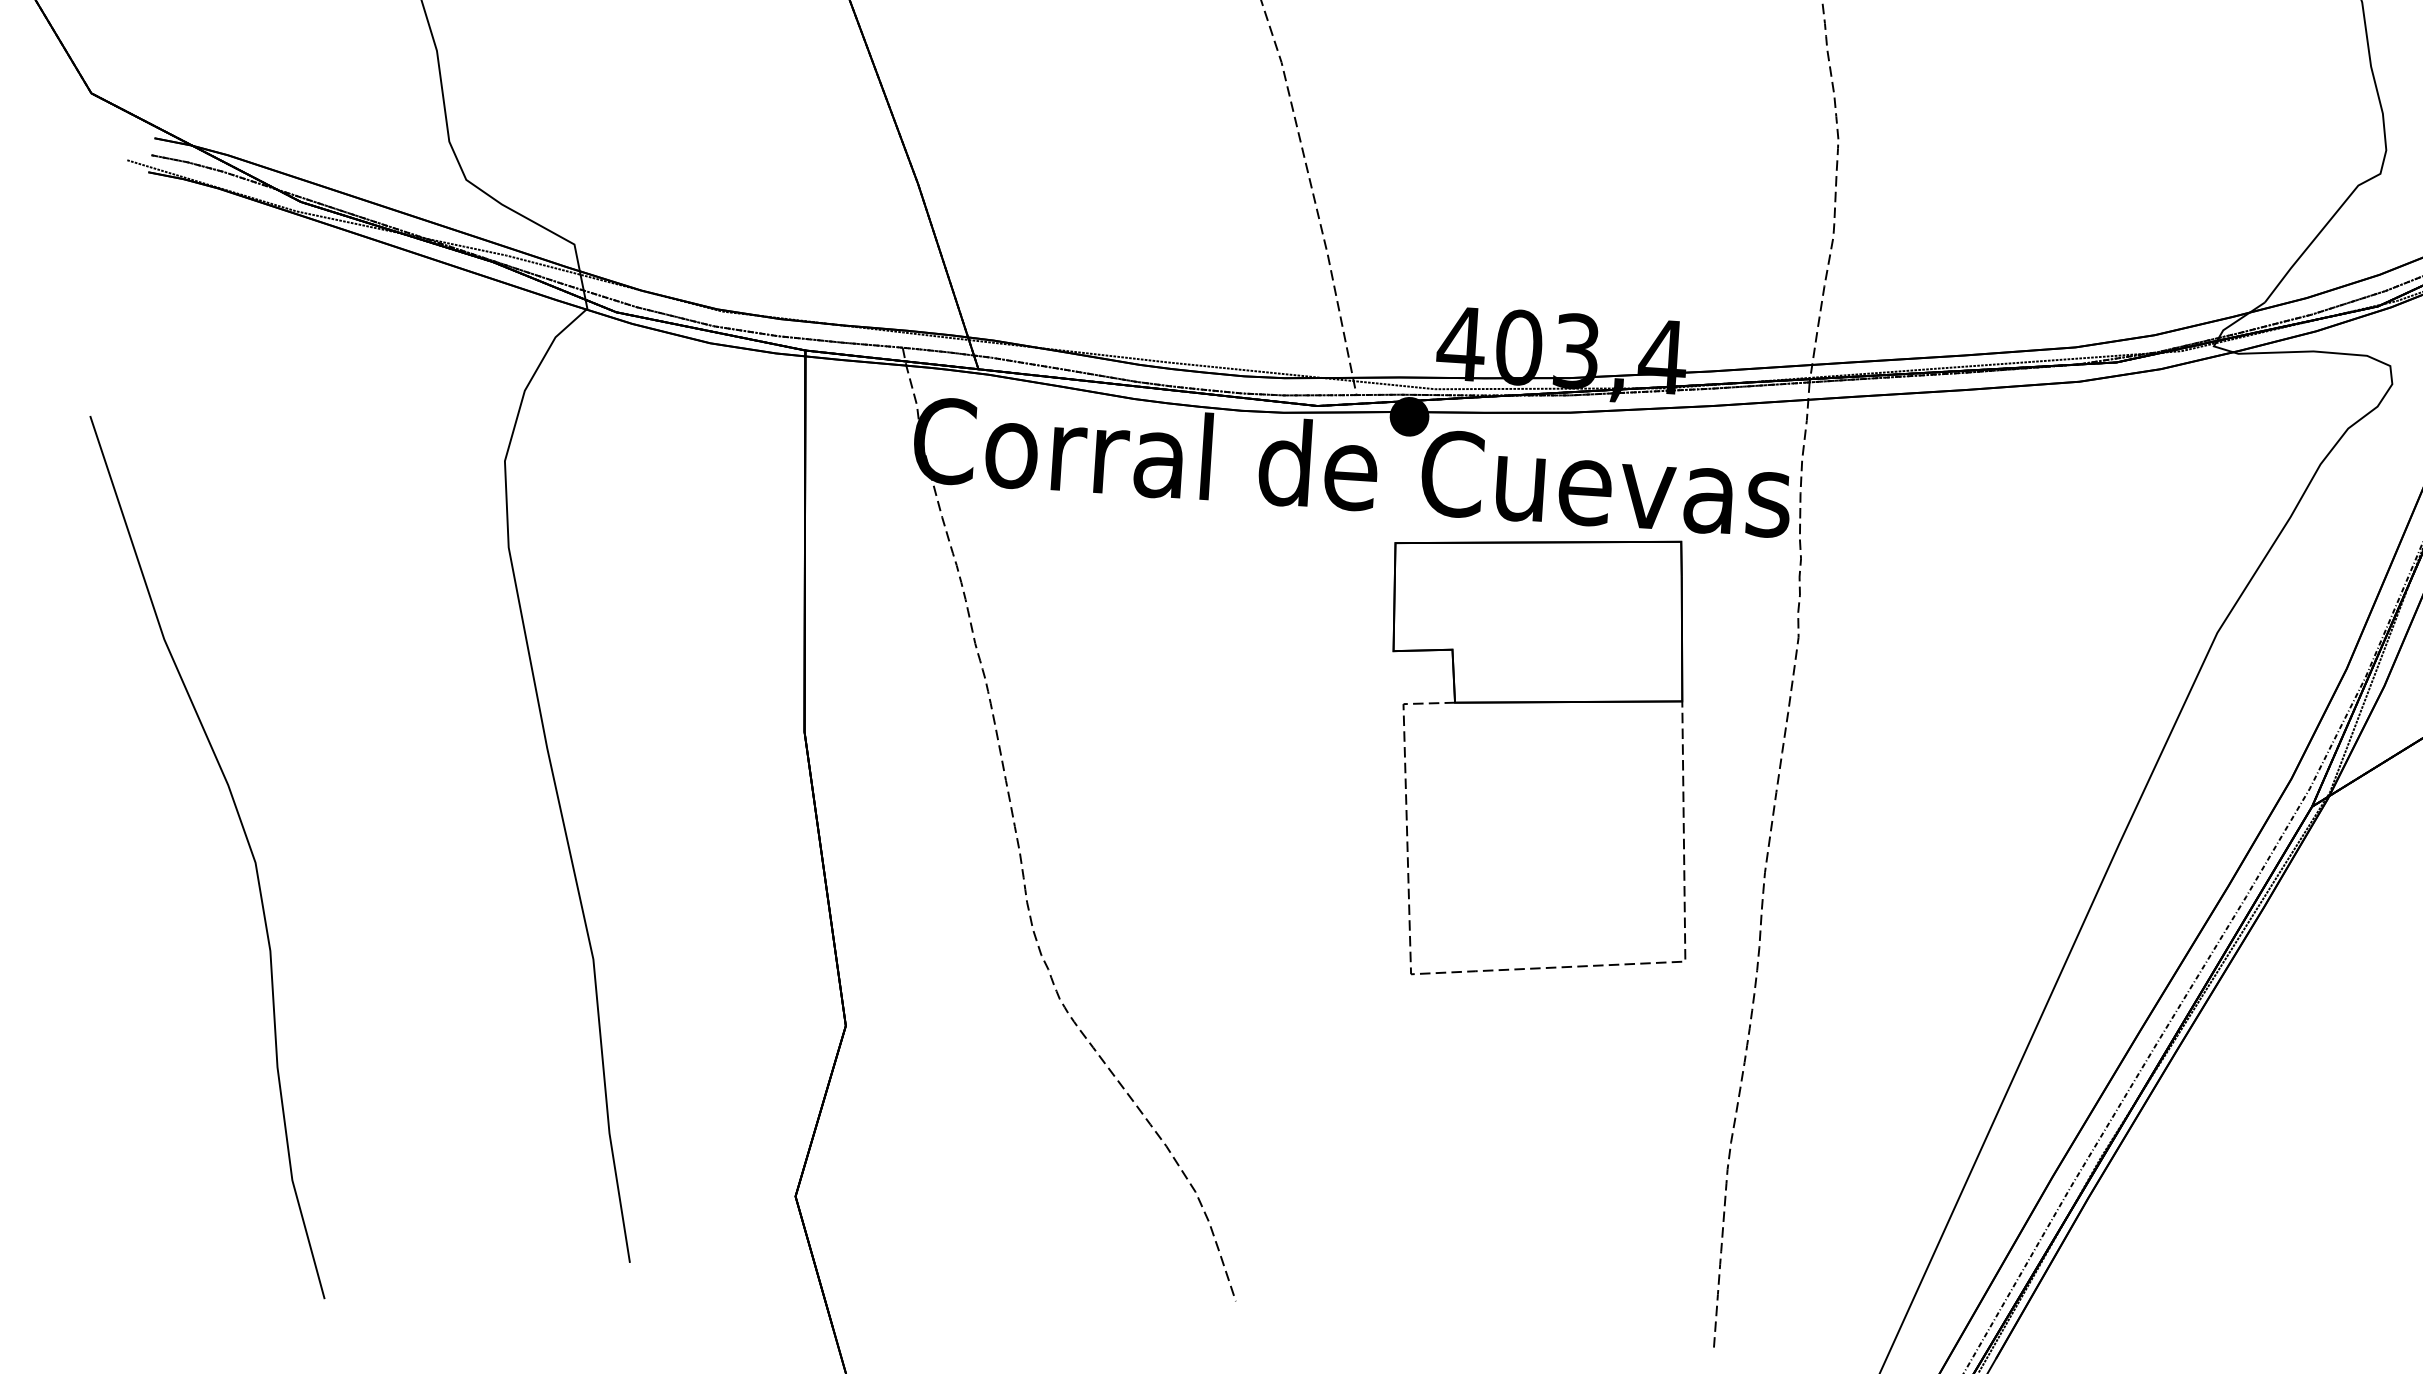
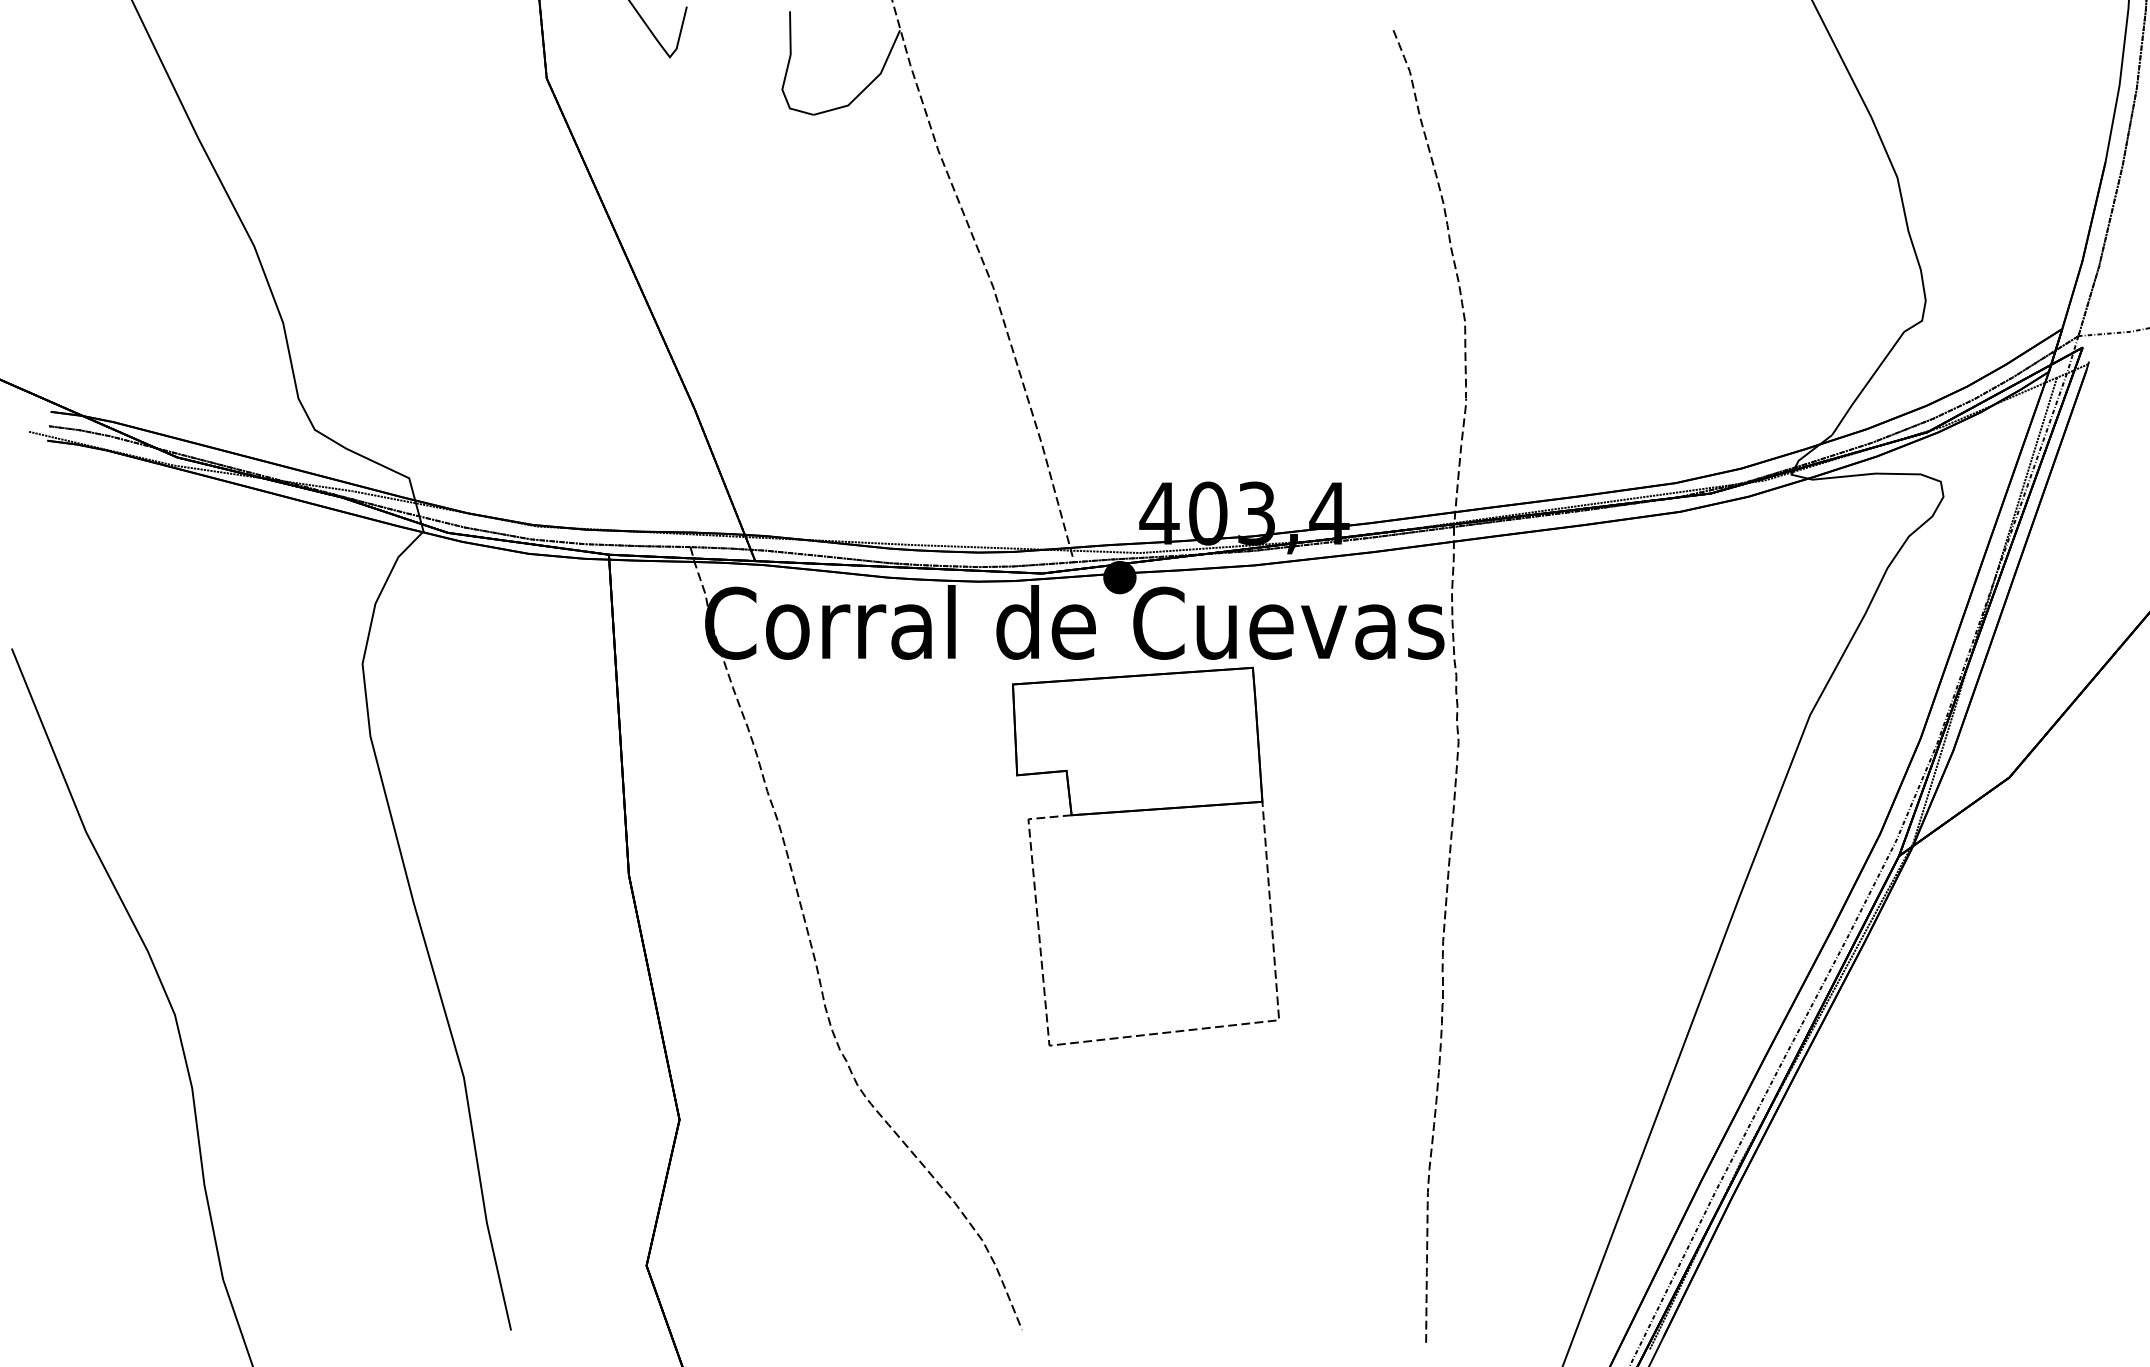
part: (1541, 703) -> (1144, 811), moved

